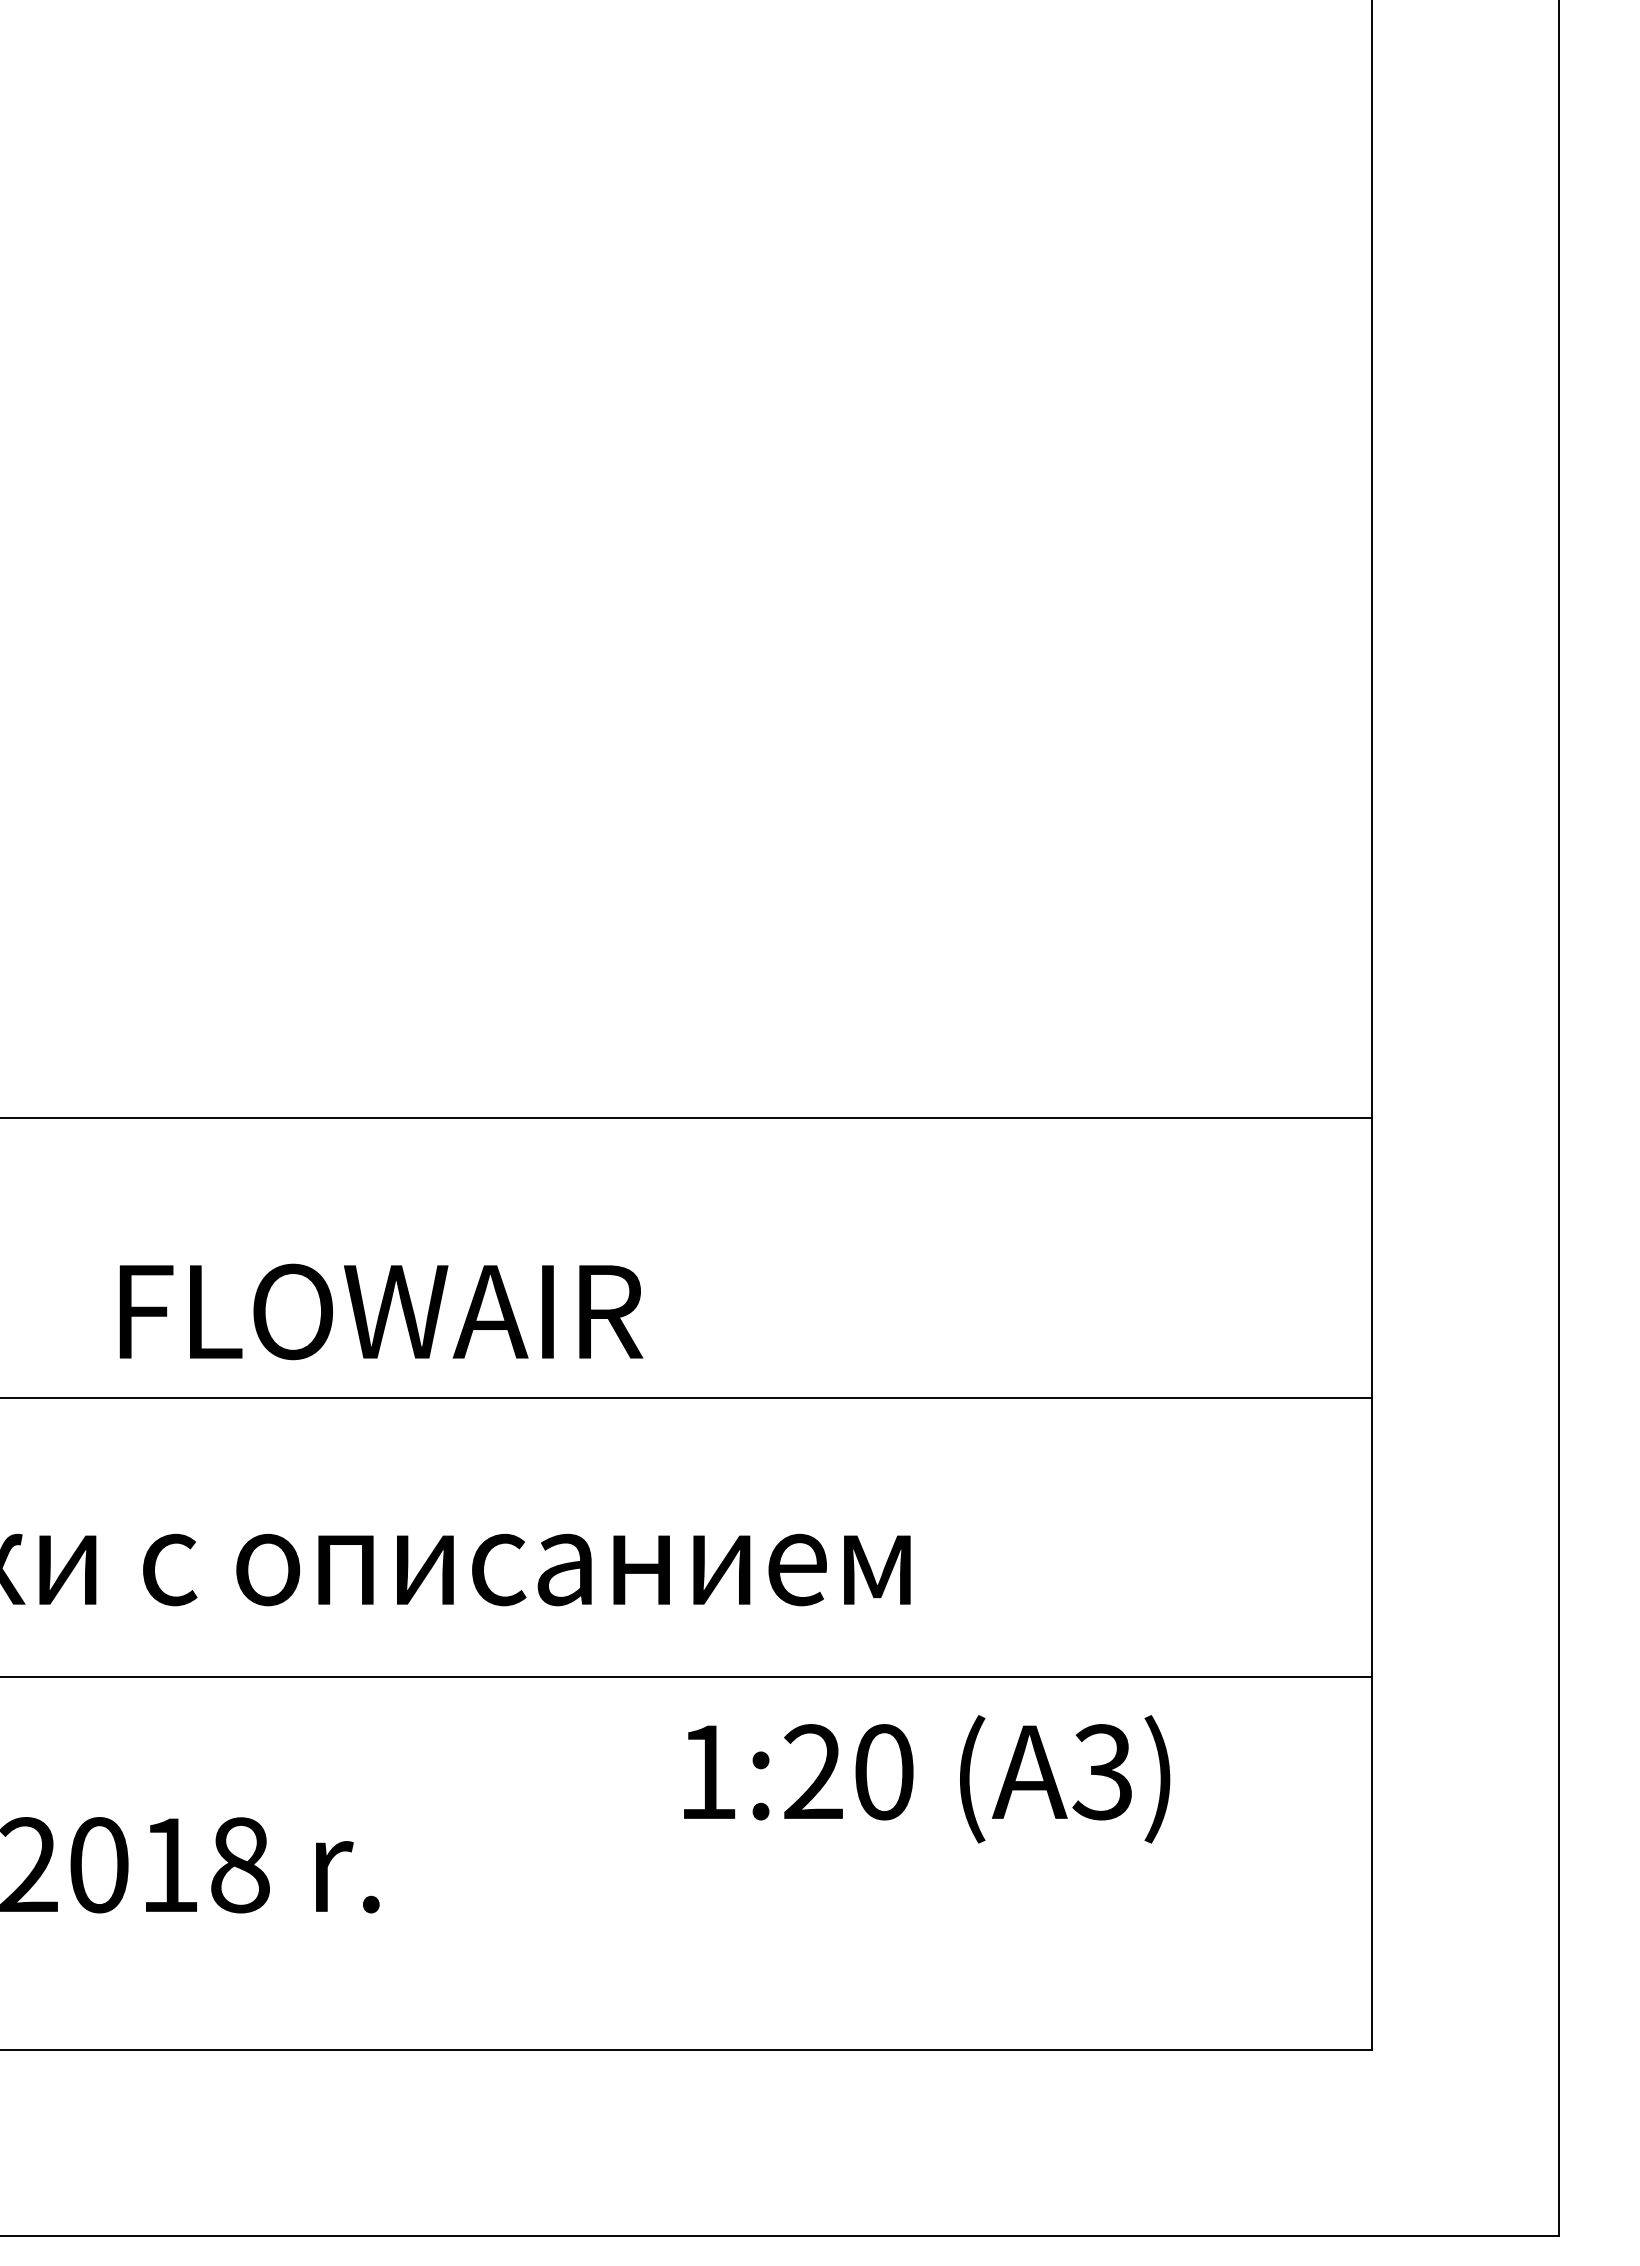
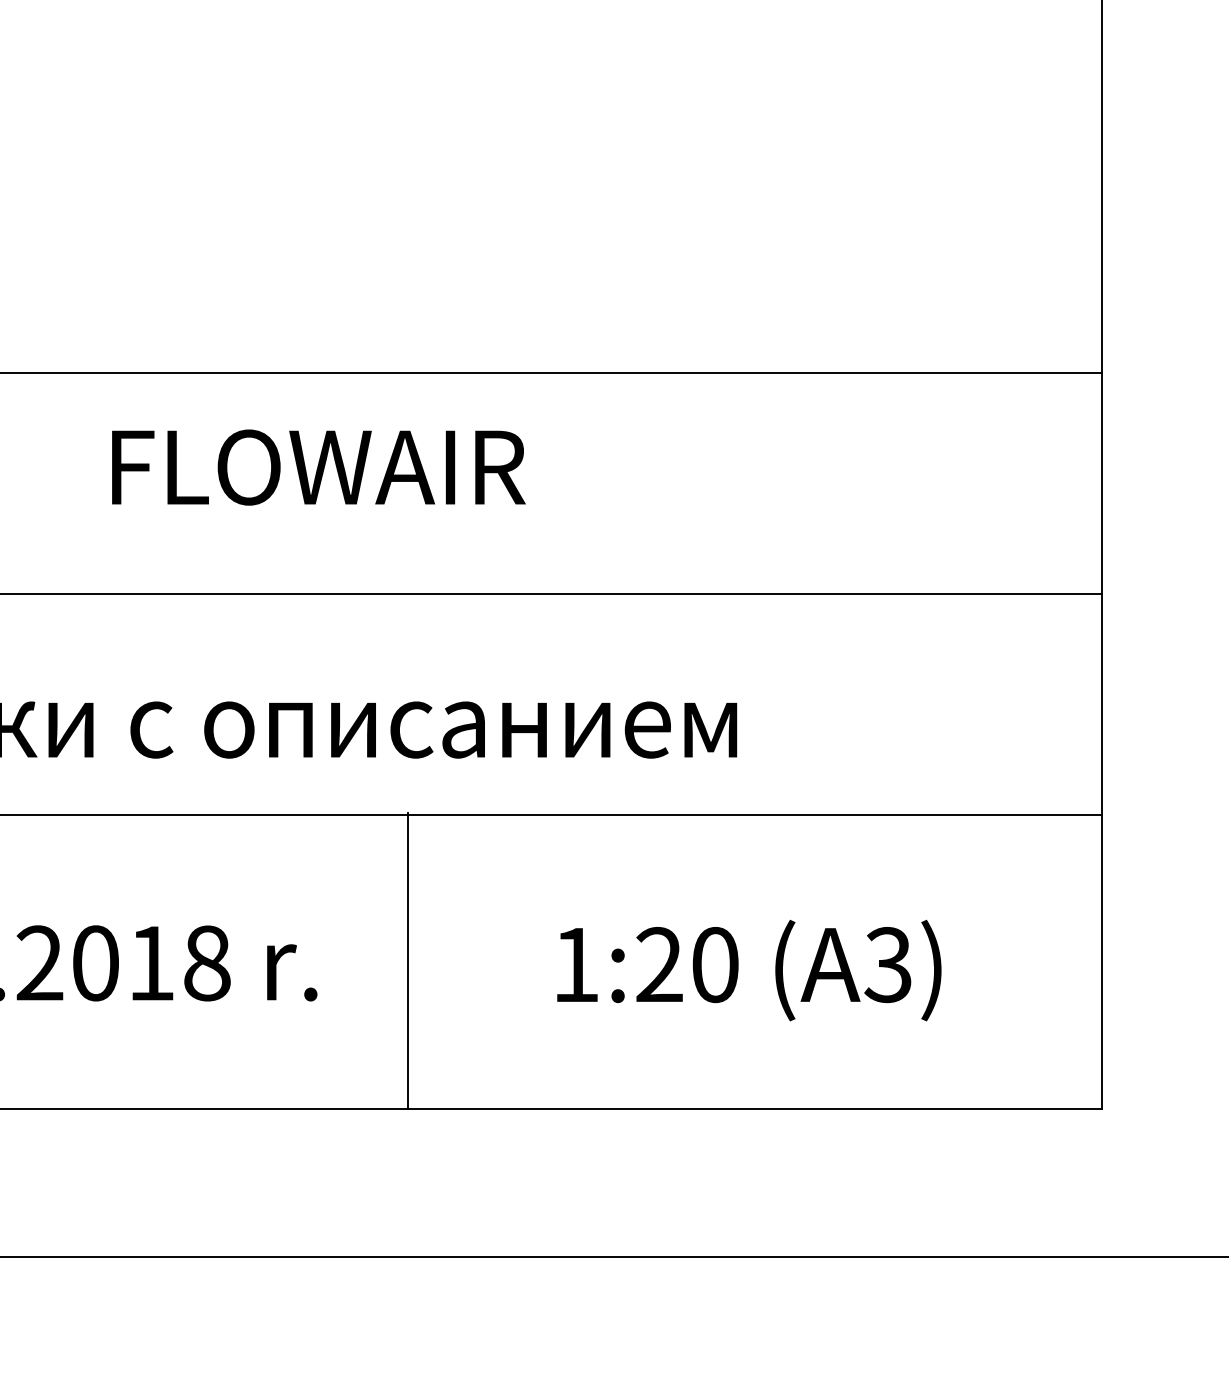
text: (381, 1311) -> (318, 467), moved
text: (927, 1779) -> (749, 970), moved
line: (494, 1862) -> (408, 961), added

